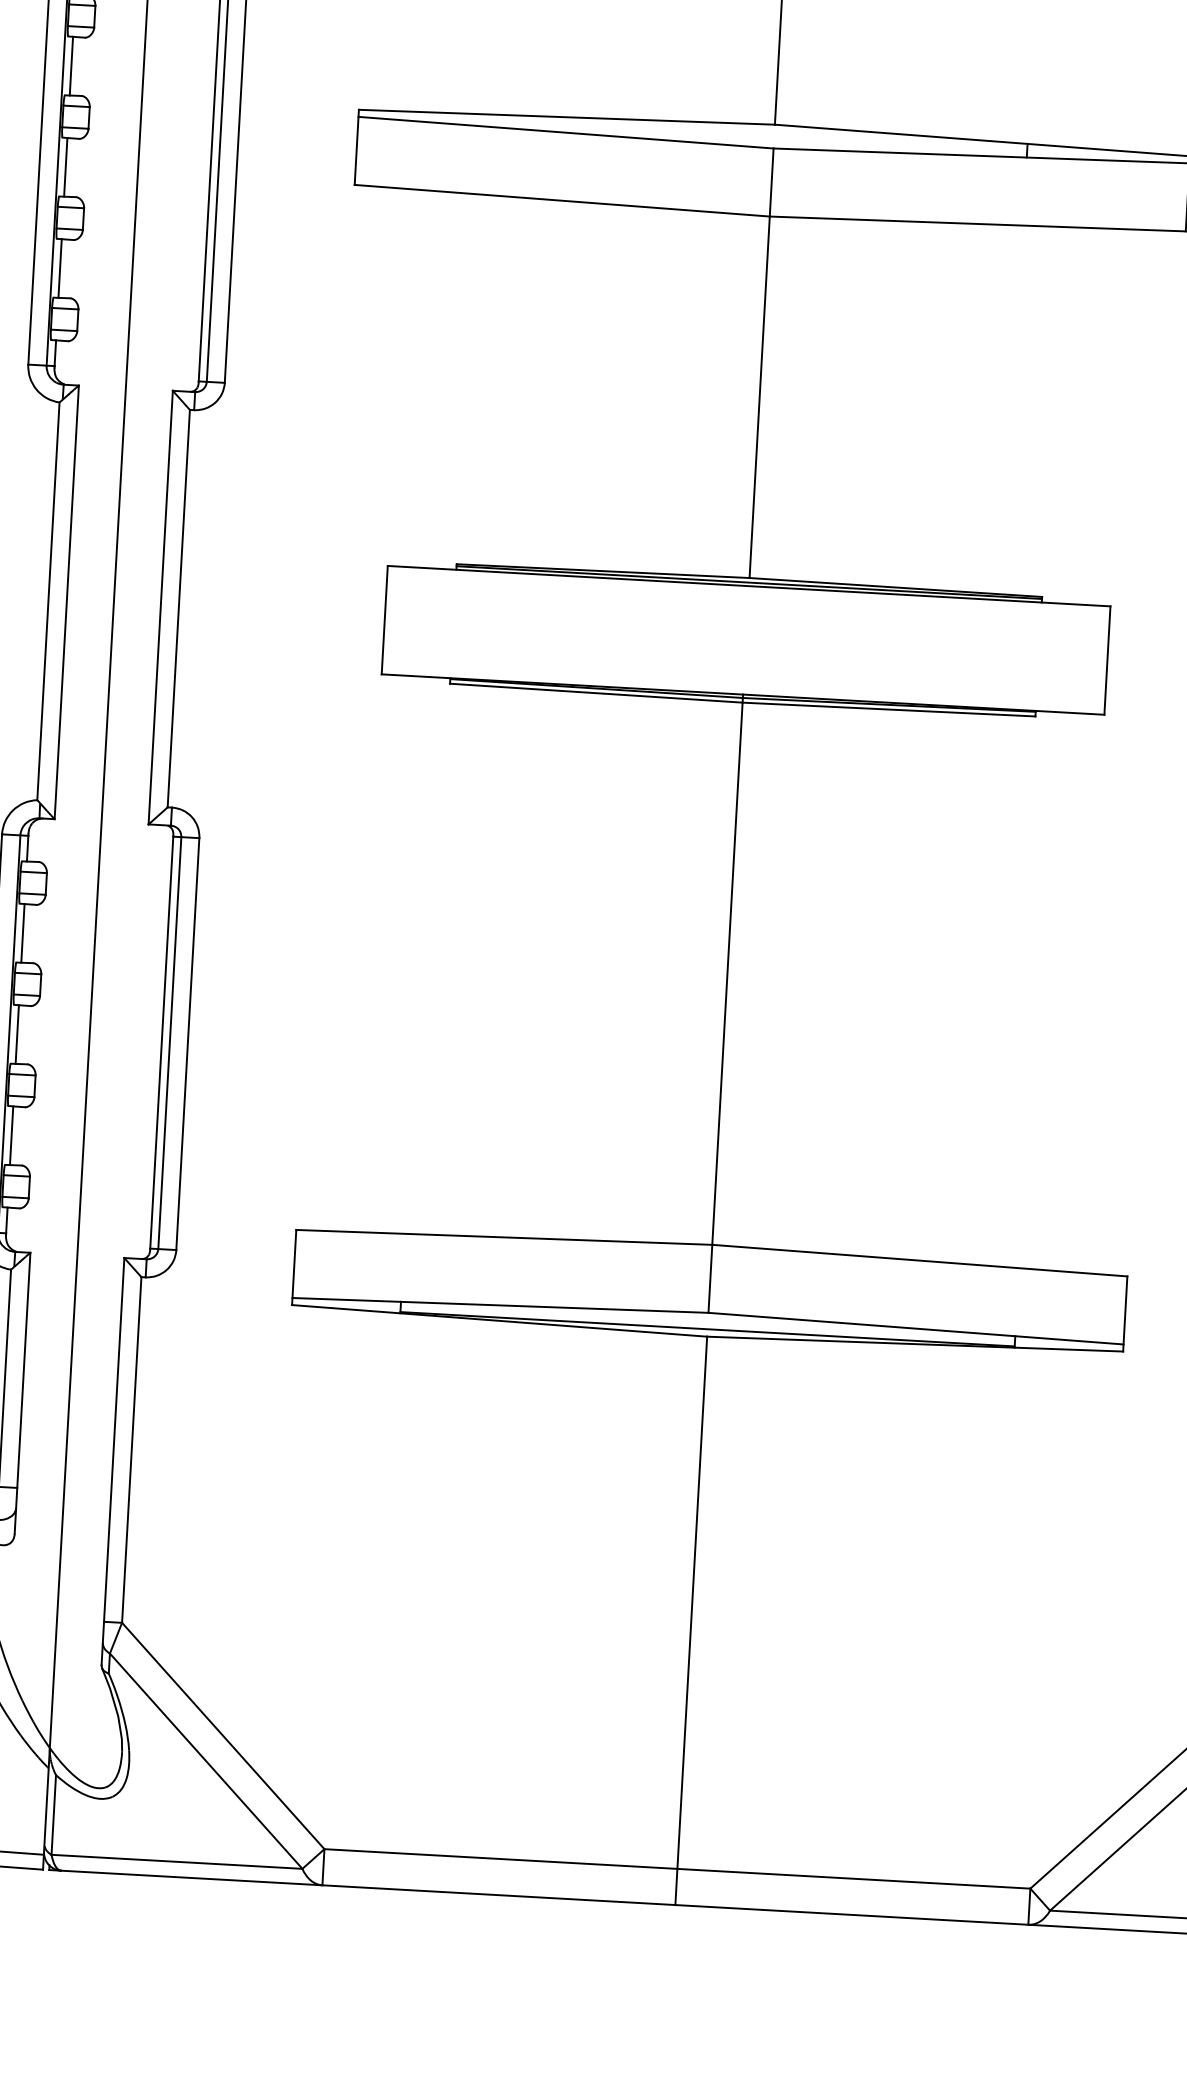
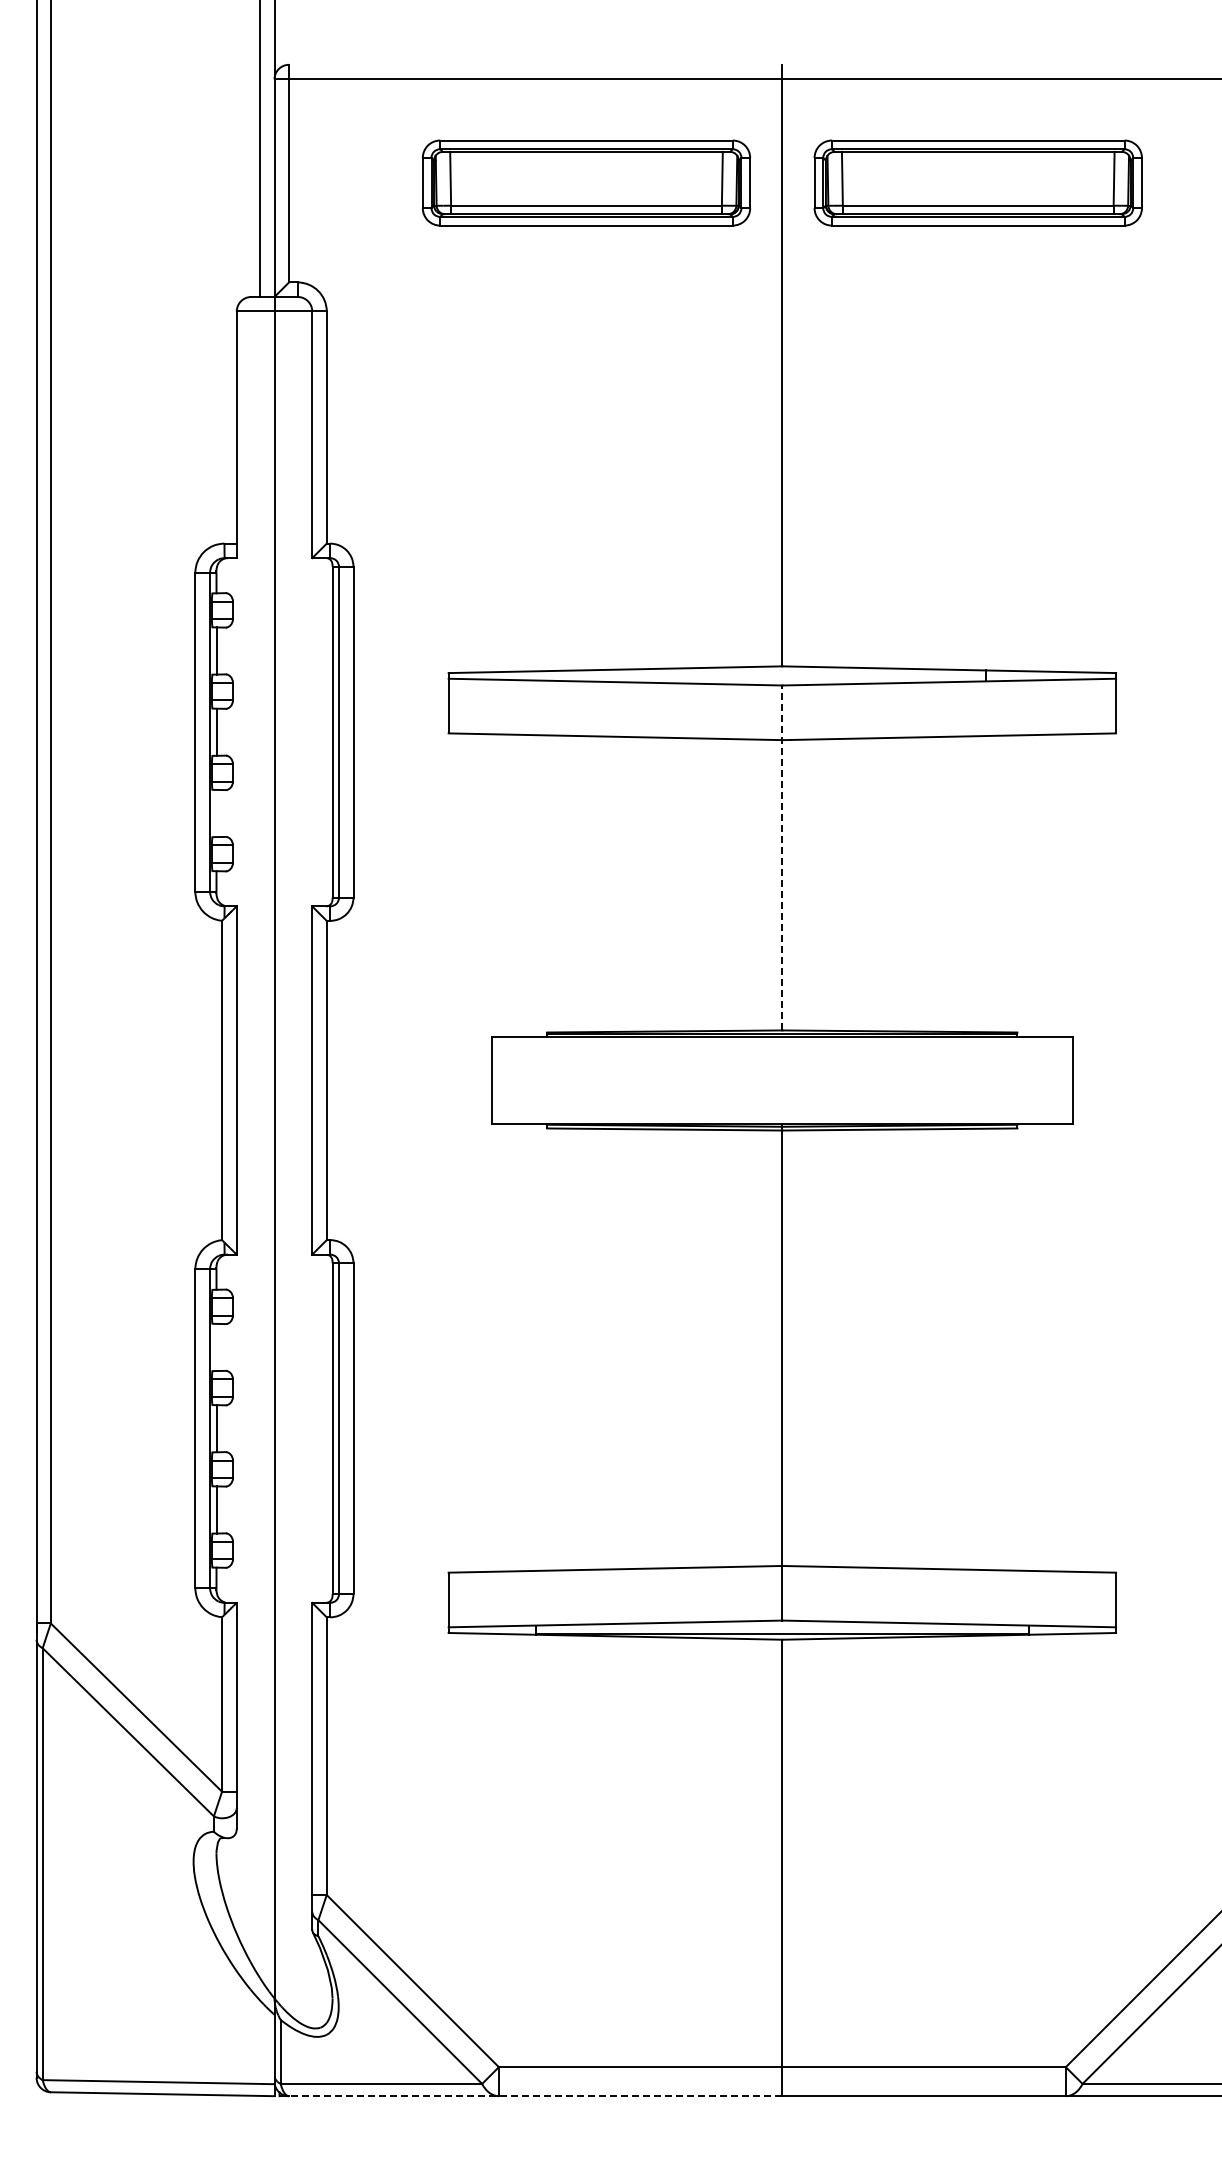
line: (60, 268) -> (216, 813), removed
line: (761, 362) -> (782, 857), solid -> dashed
line: (22, 933) -> (216, 1347), removed
line: (367, 1888) -> (535, 2096), solid -> dashed

